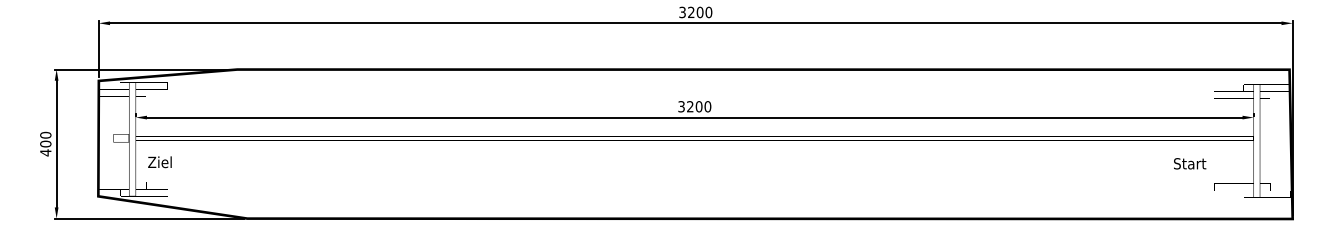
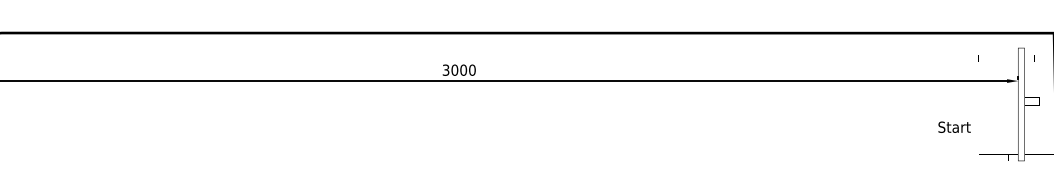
text: (690, 106) -> (455, 69), 3200 -> 3000

